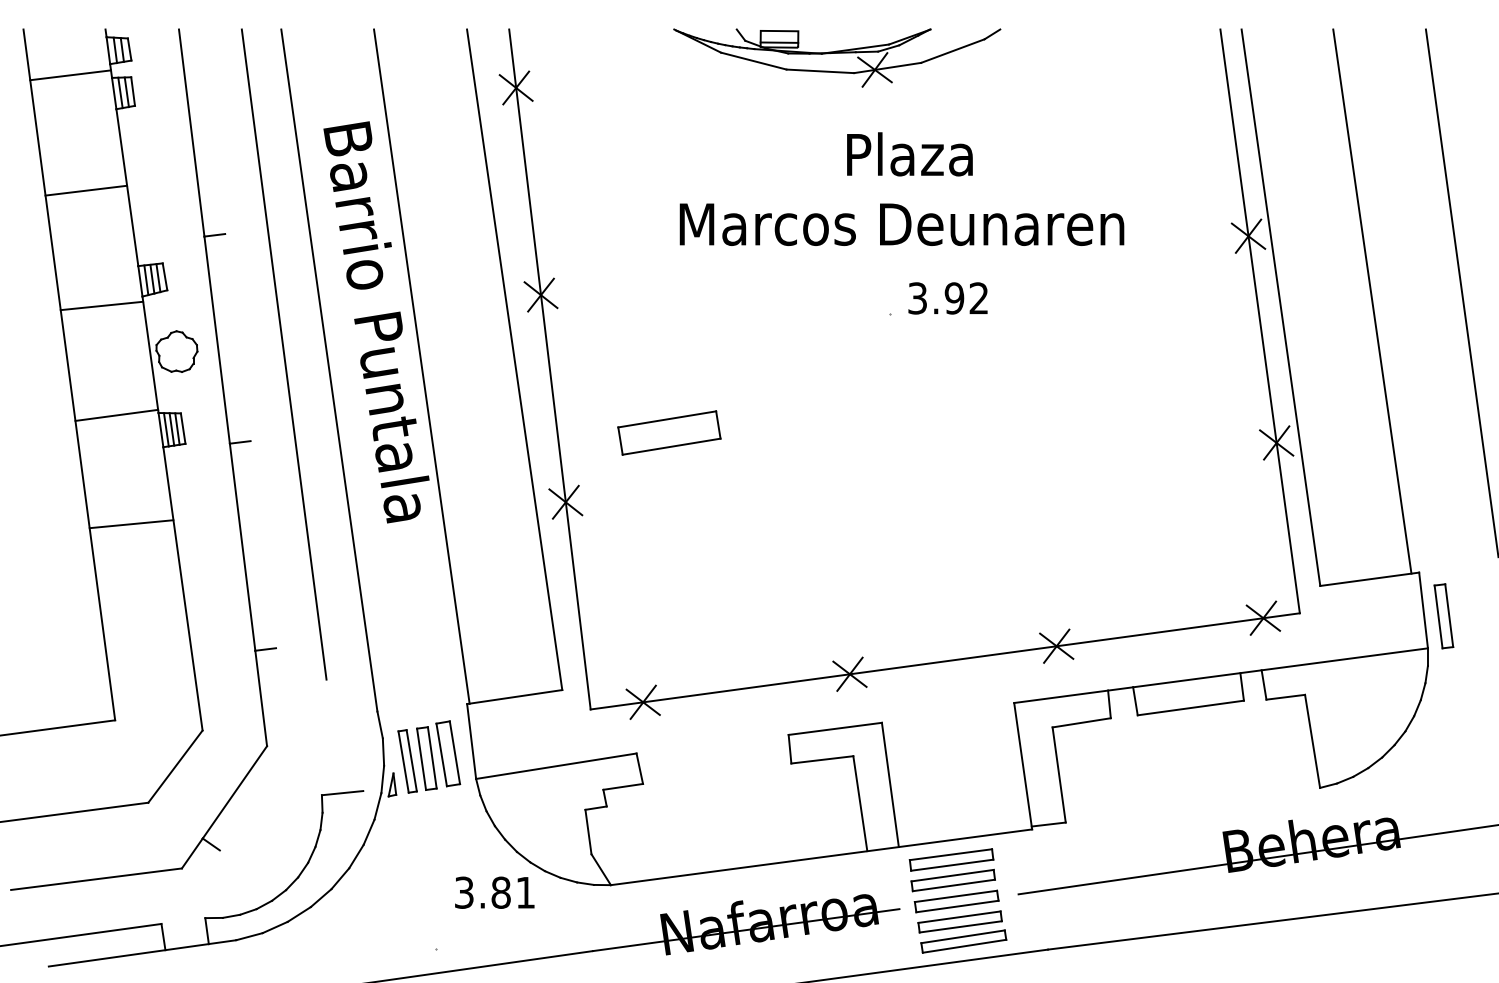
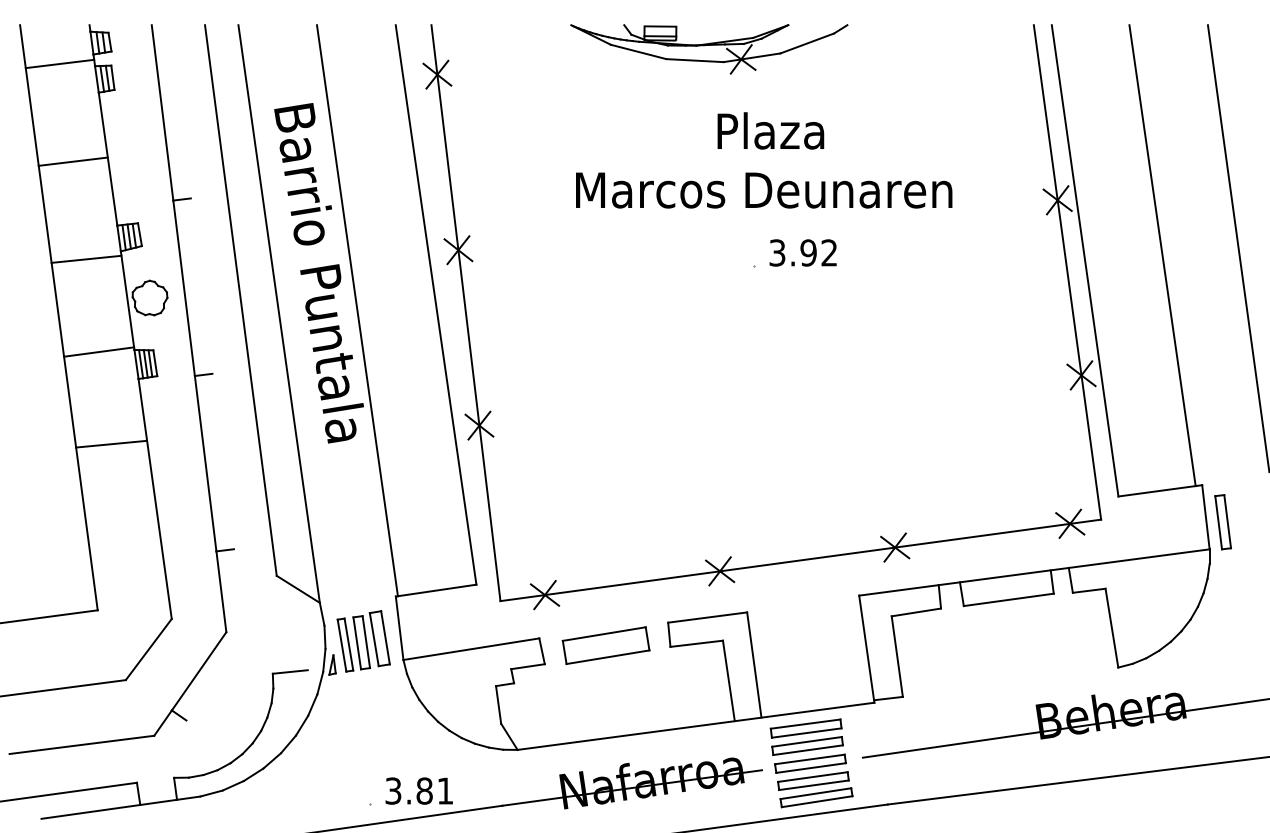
part: (669, 432) -> (606, 645), moved
line: (351, 695) -> (297, 589), added
text: (494, 892) -> (419, 790), moved

